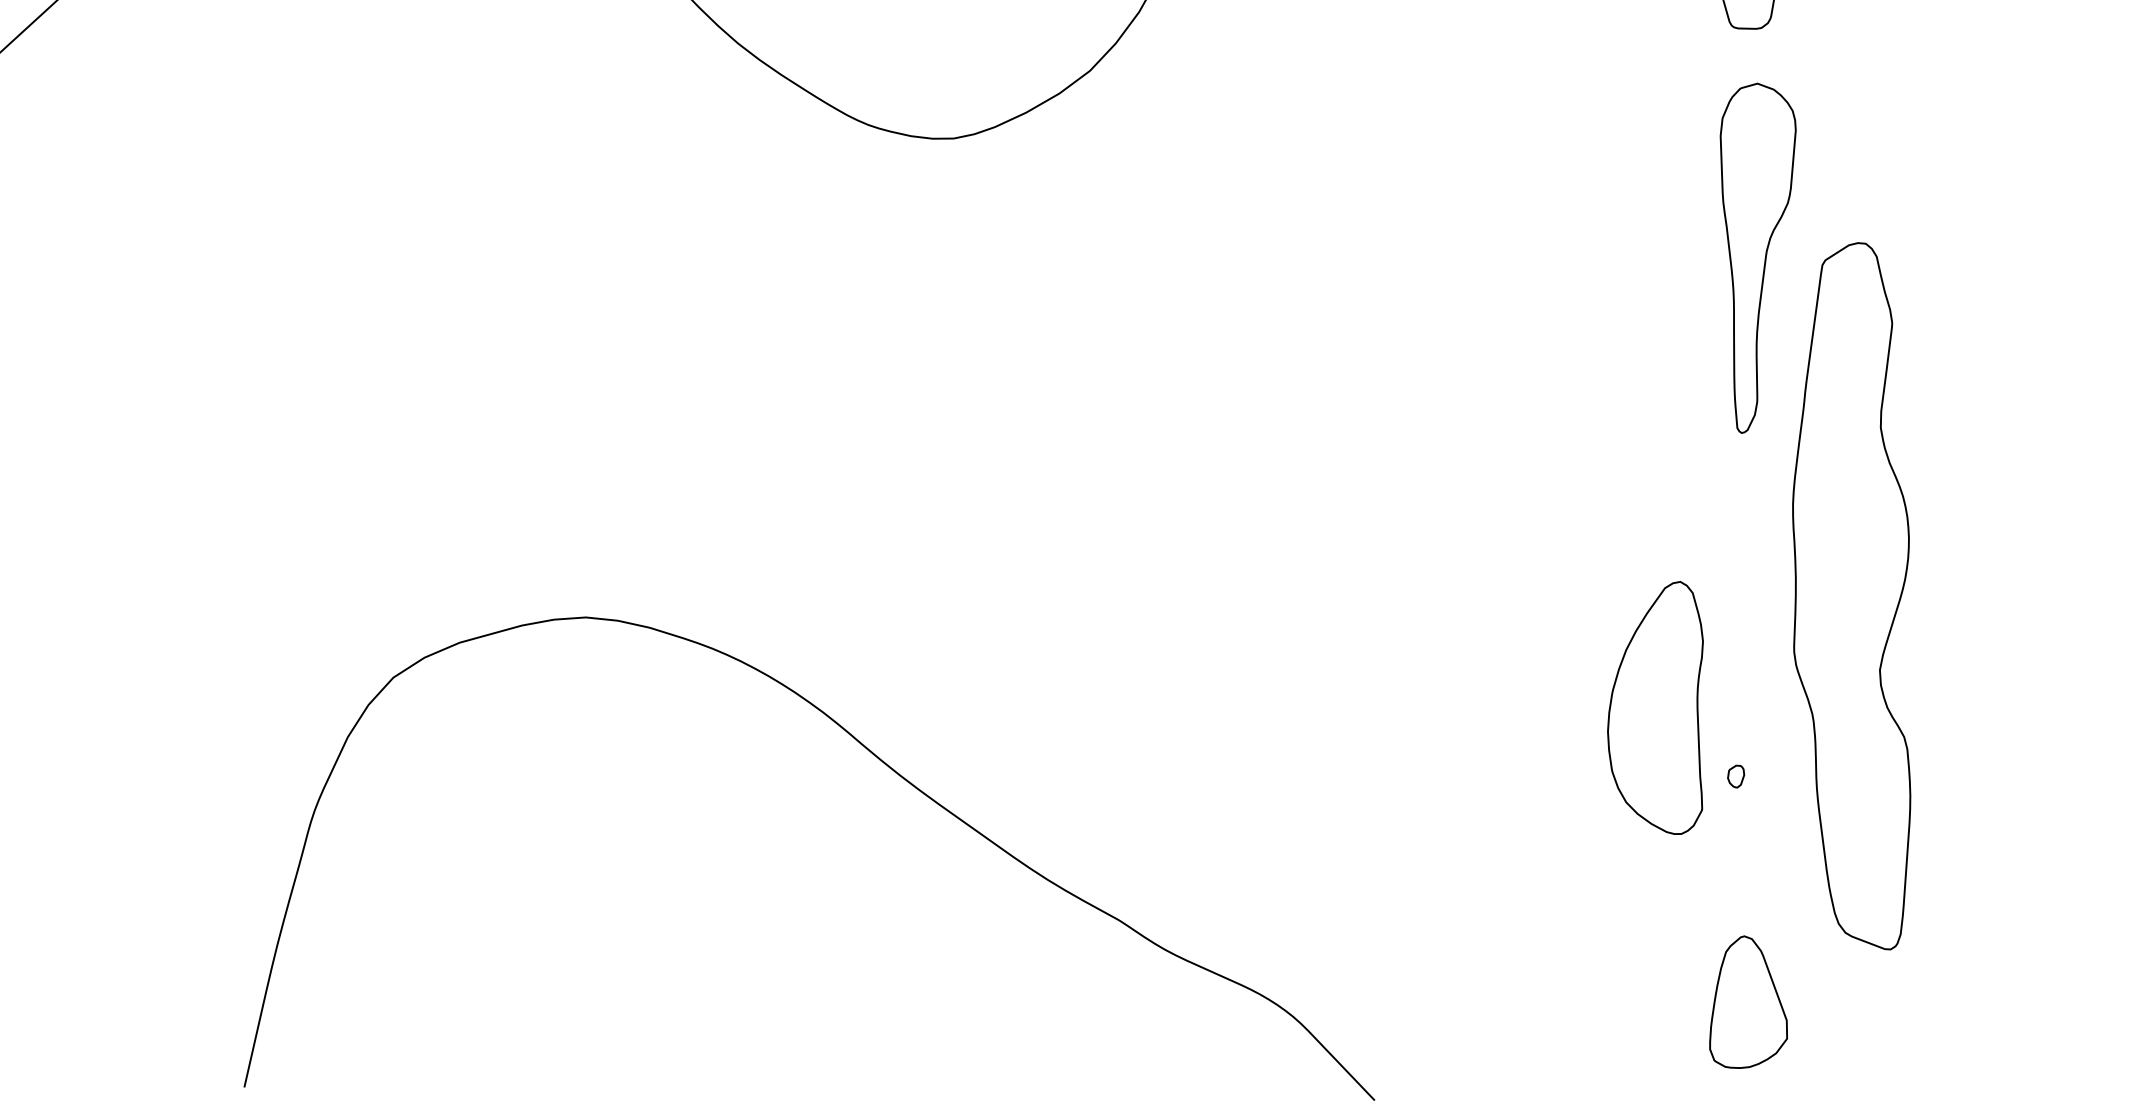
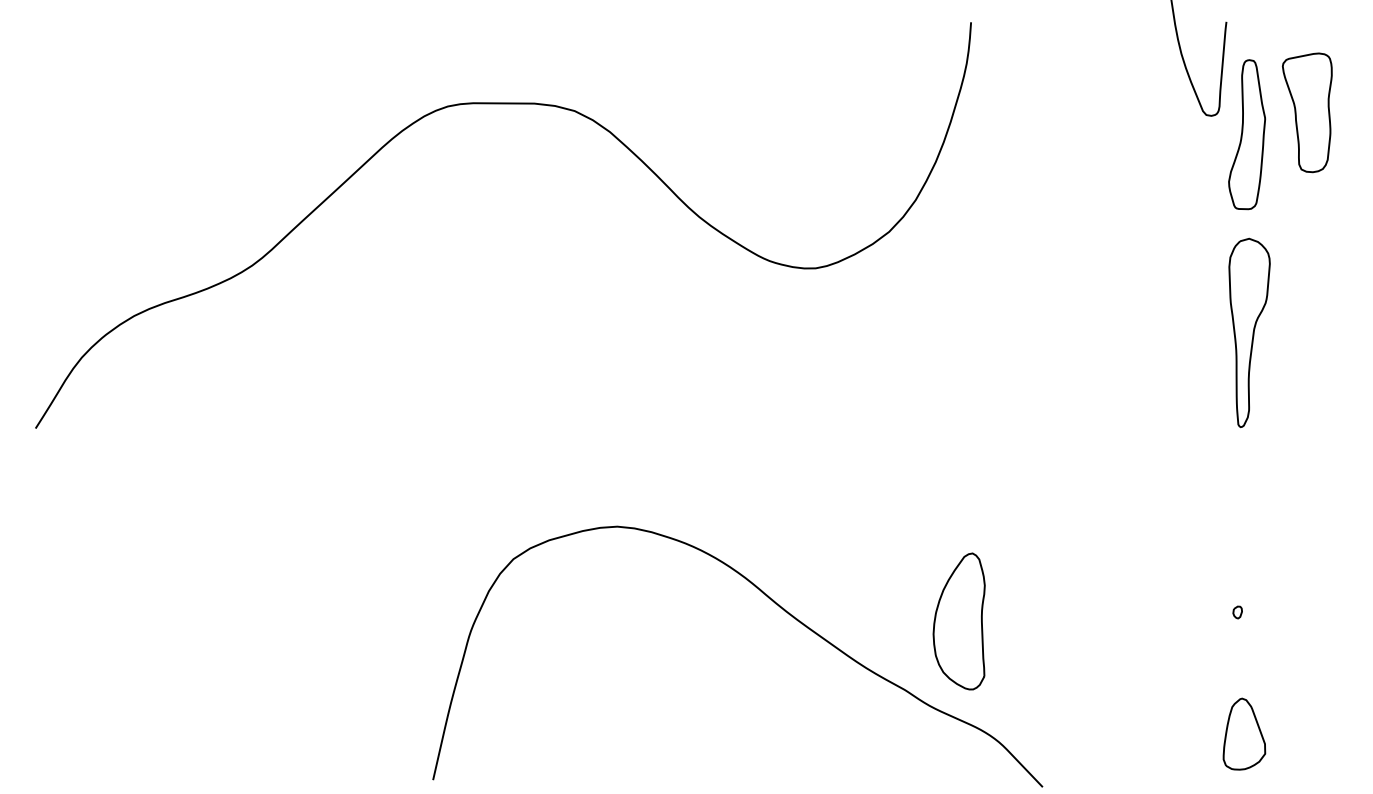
part: (1850, 594) -> (1299, 514), removed
part: (1654, 708) -> (958, 621), moved

